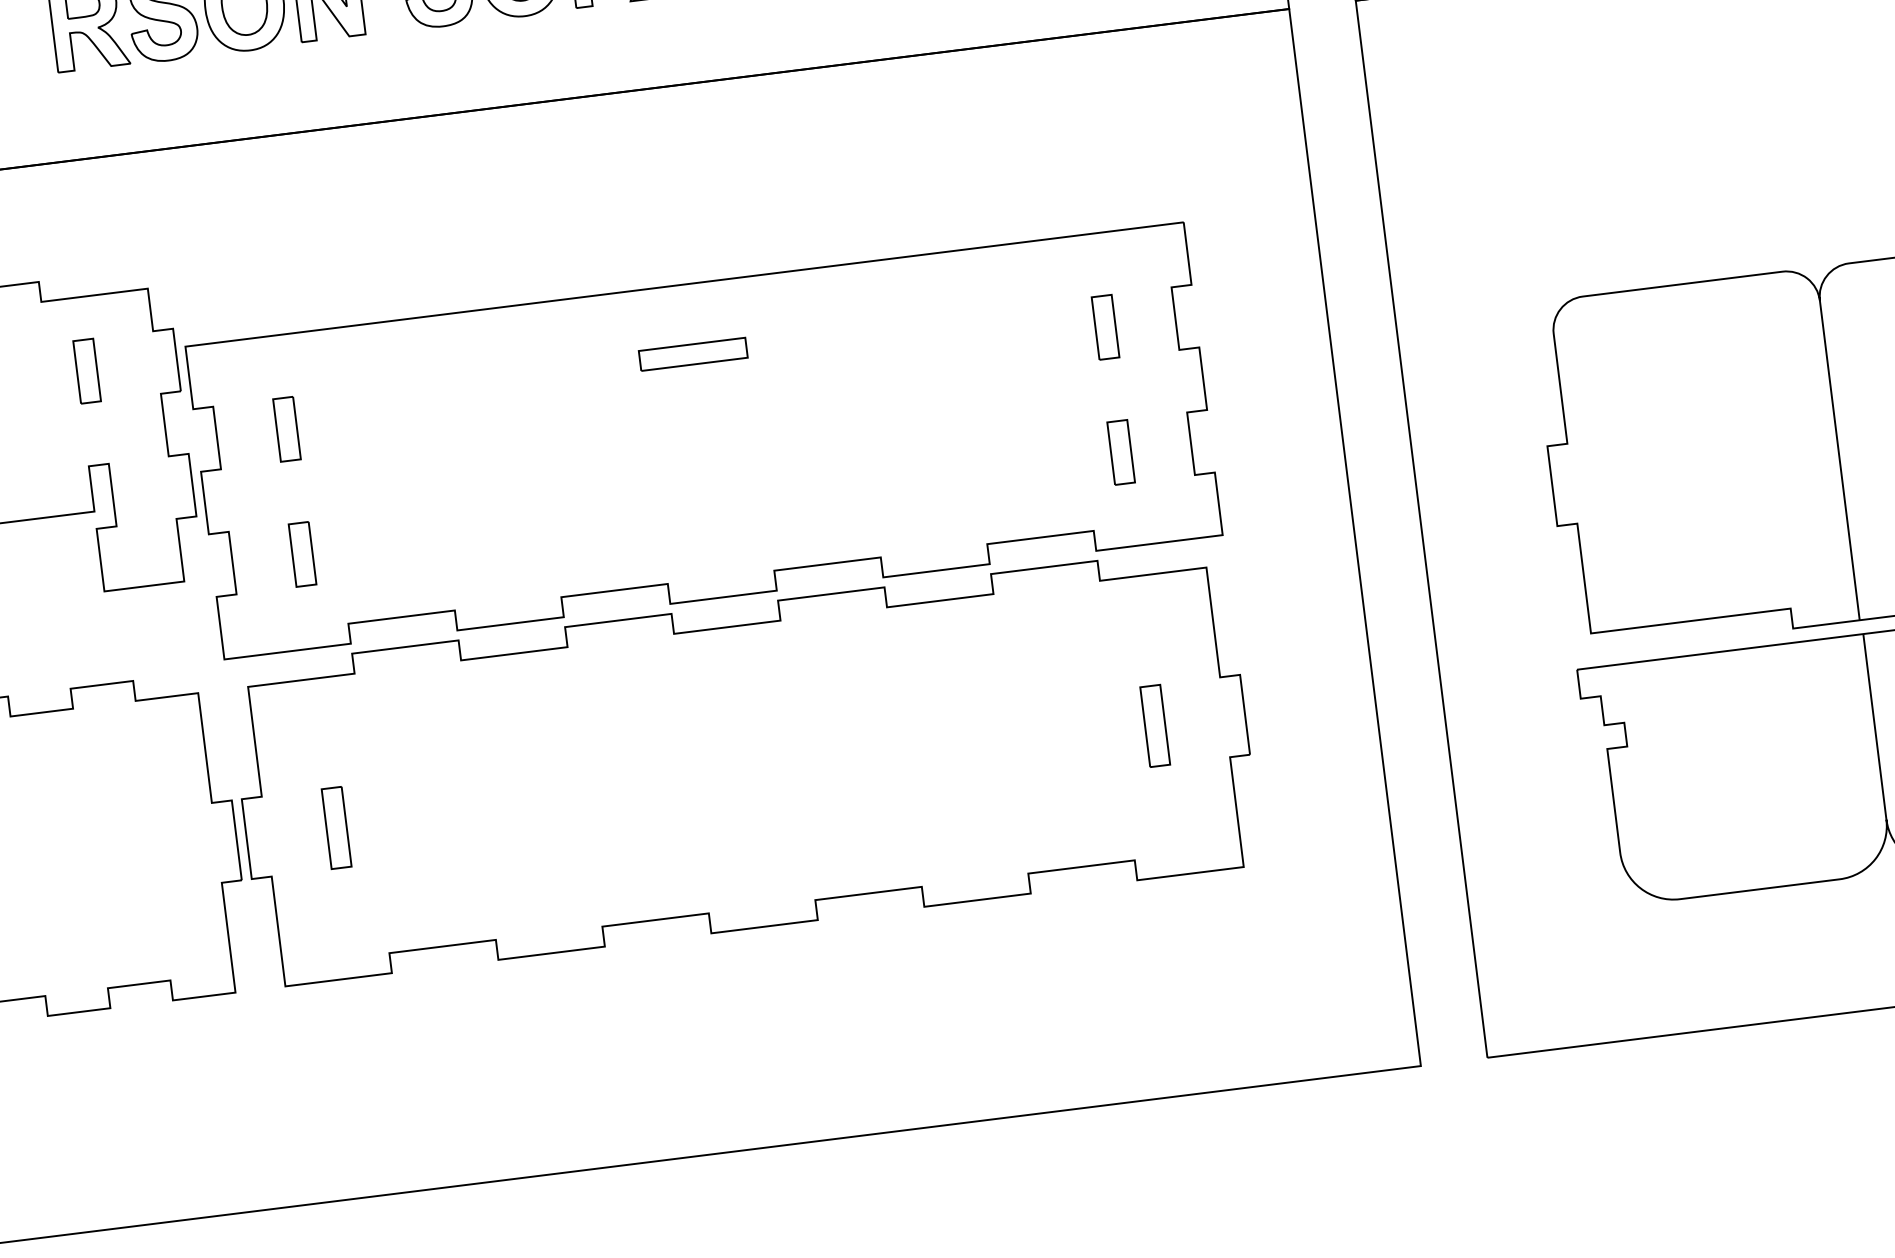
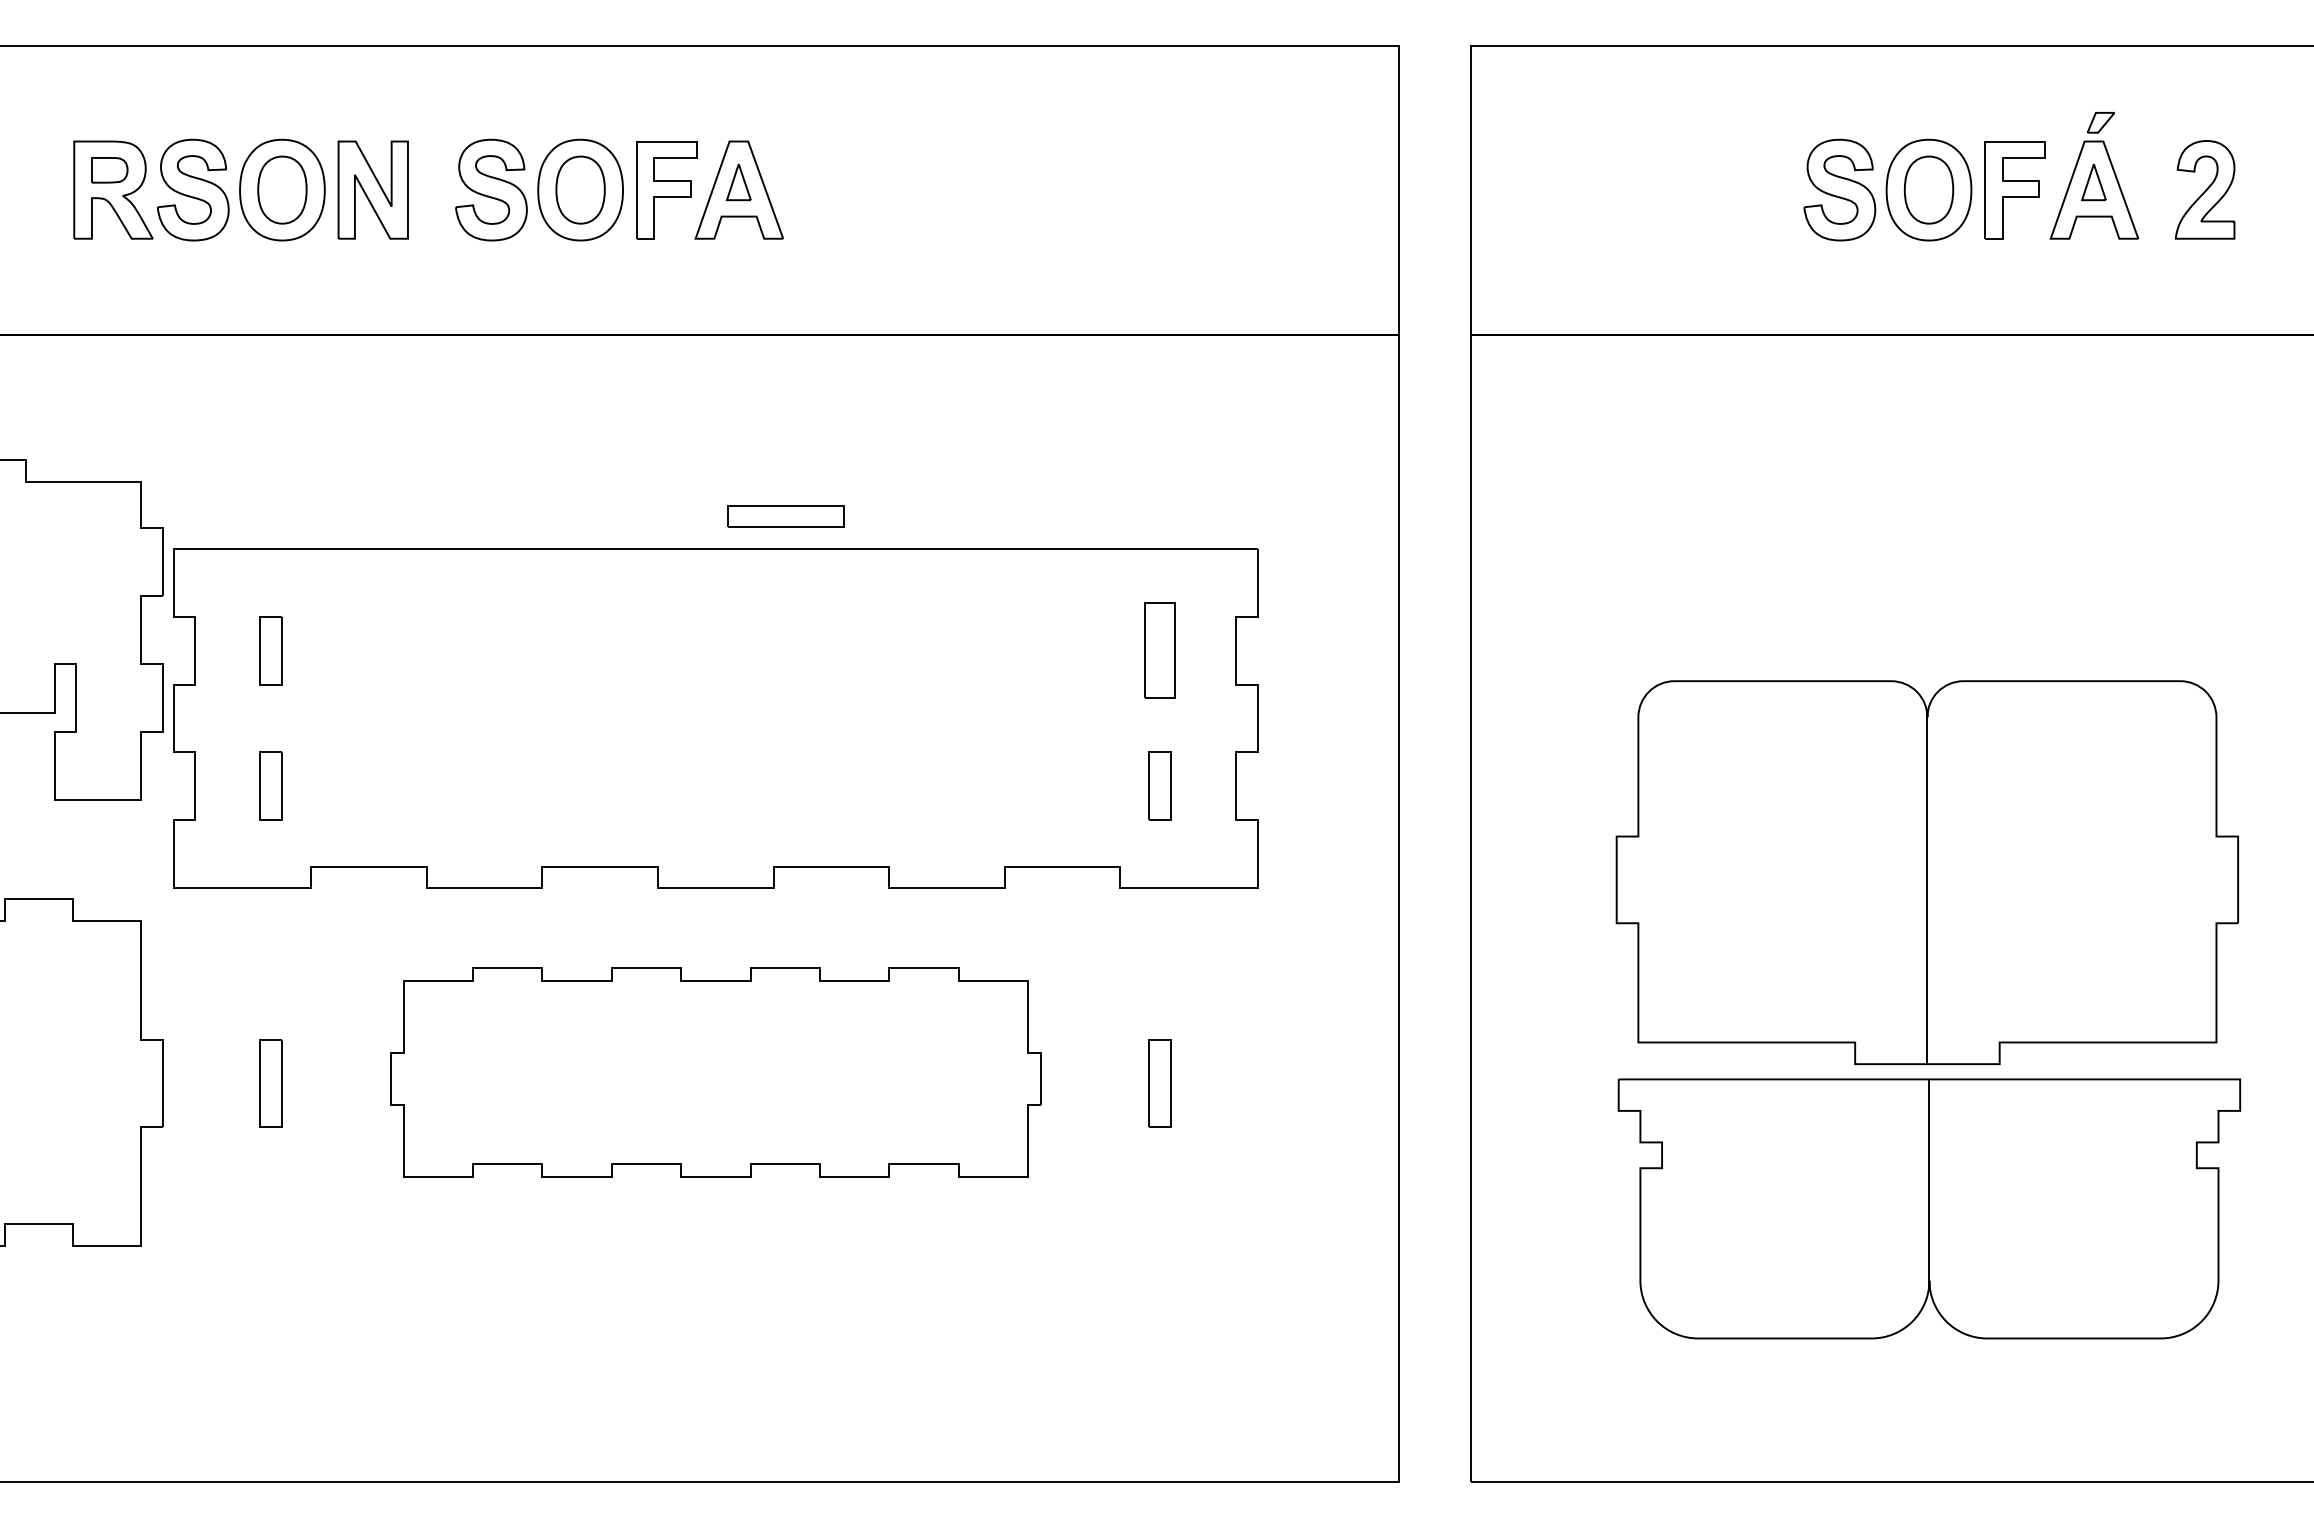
part: (1105, 327) -> (1159, 650), size x1.4
part: (693, 354) -> (785, 516), moved
part: (87, 370) -> (65, 561), removed
part: (744, 766) -> (715, 1072), size x0.6

